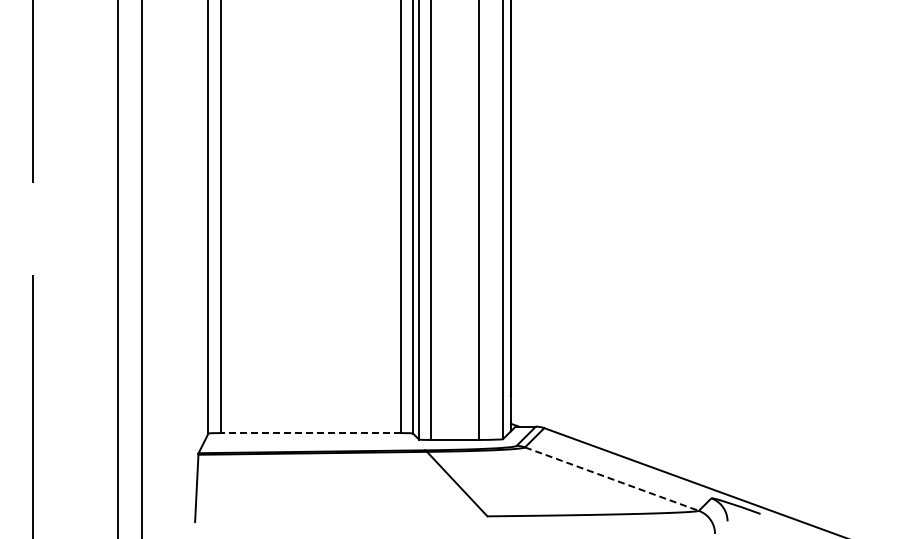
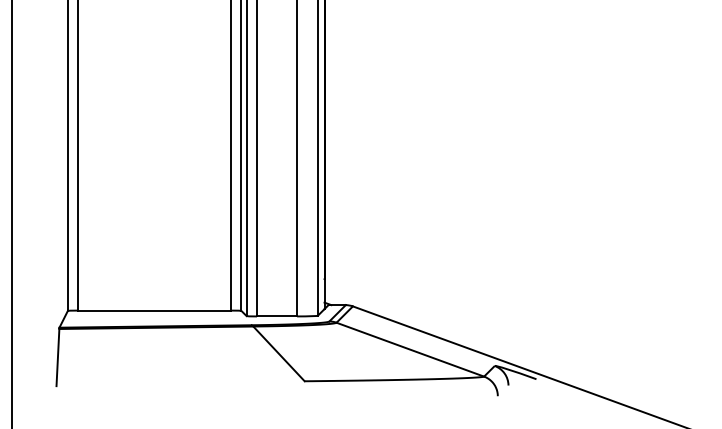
line: (310, 433) -> (154, 310), dashed -> solid
line: (611, 479) -> (409, 349), dashed -> solid

